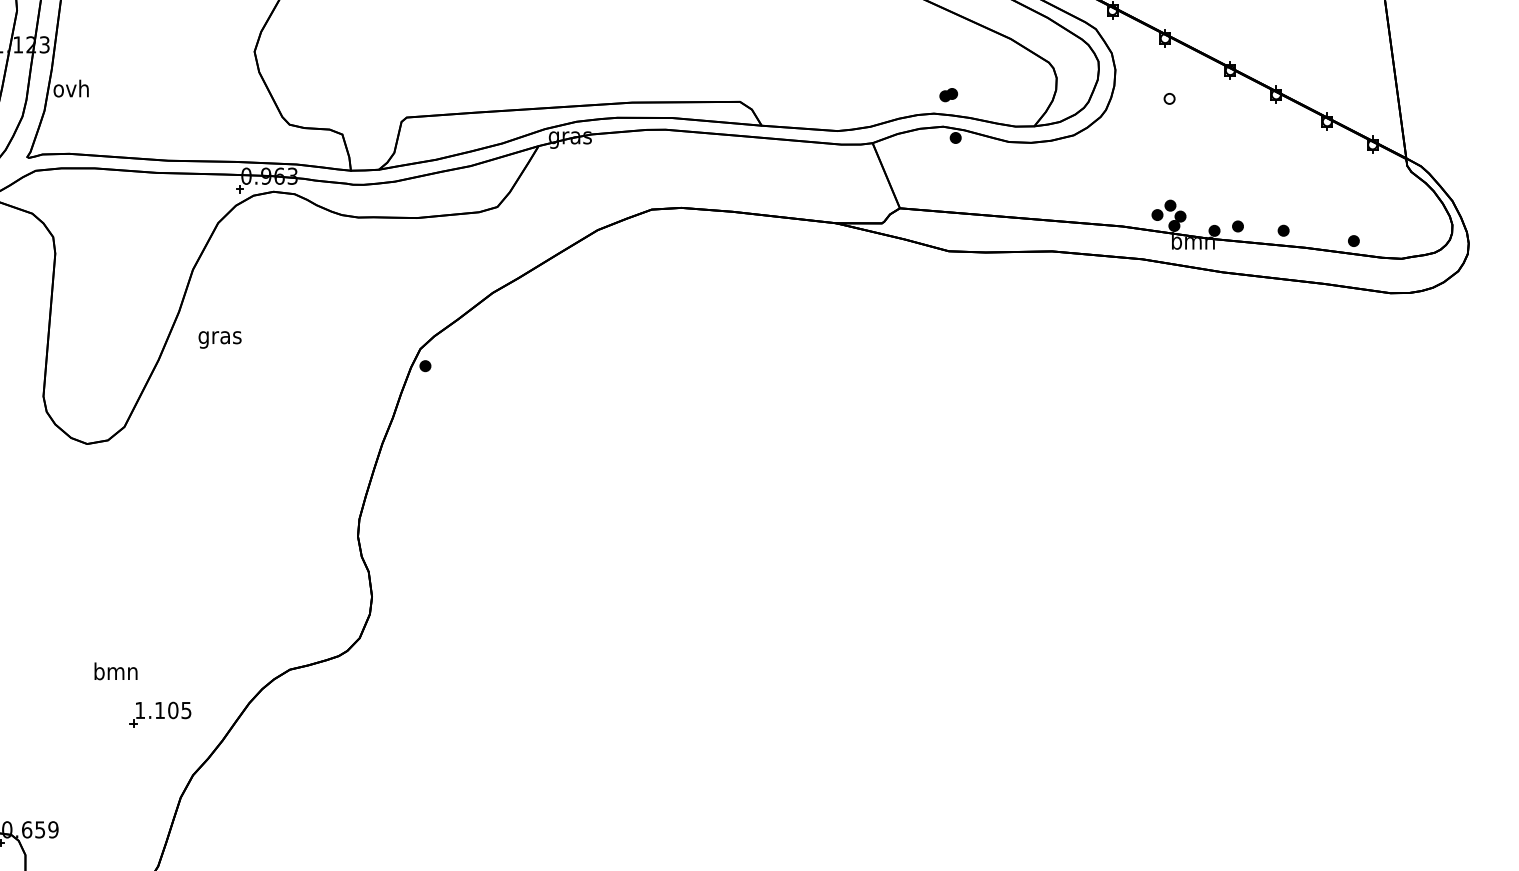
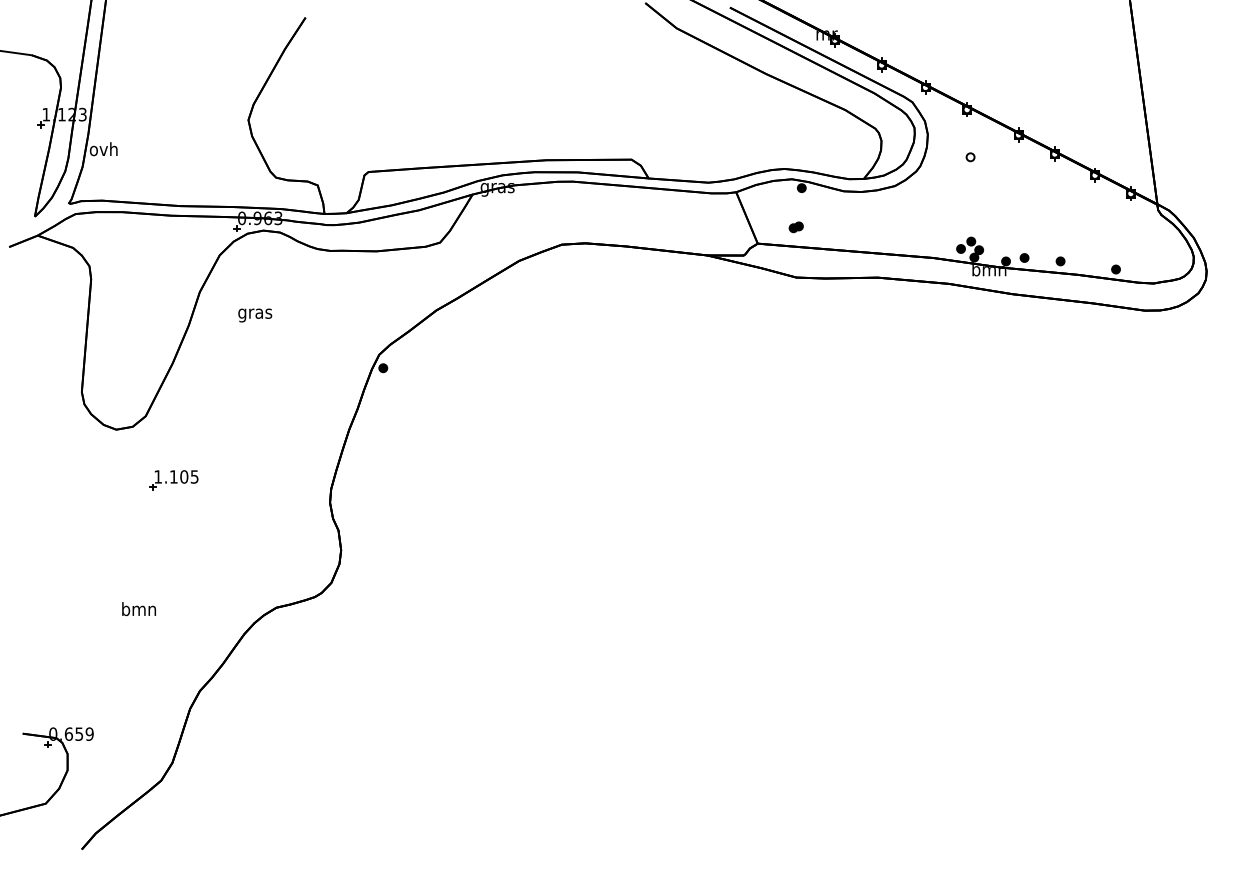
part: (947, 95) -> (795, 227), moved
text: (220, 339) -> (255, 315), moved
part: (159, 714) -> (173, 480), moved

